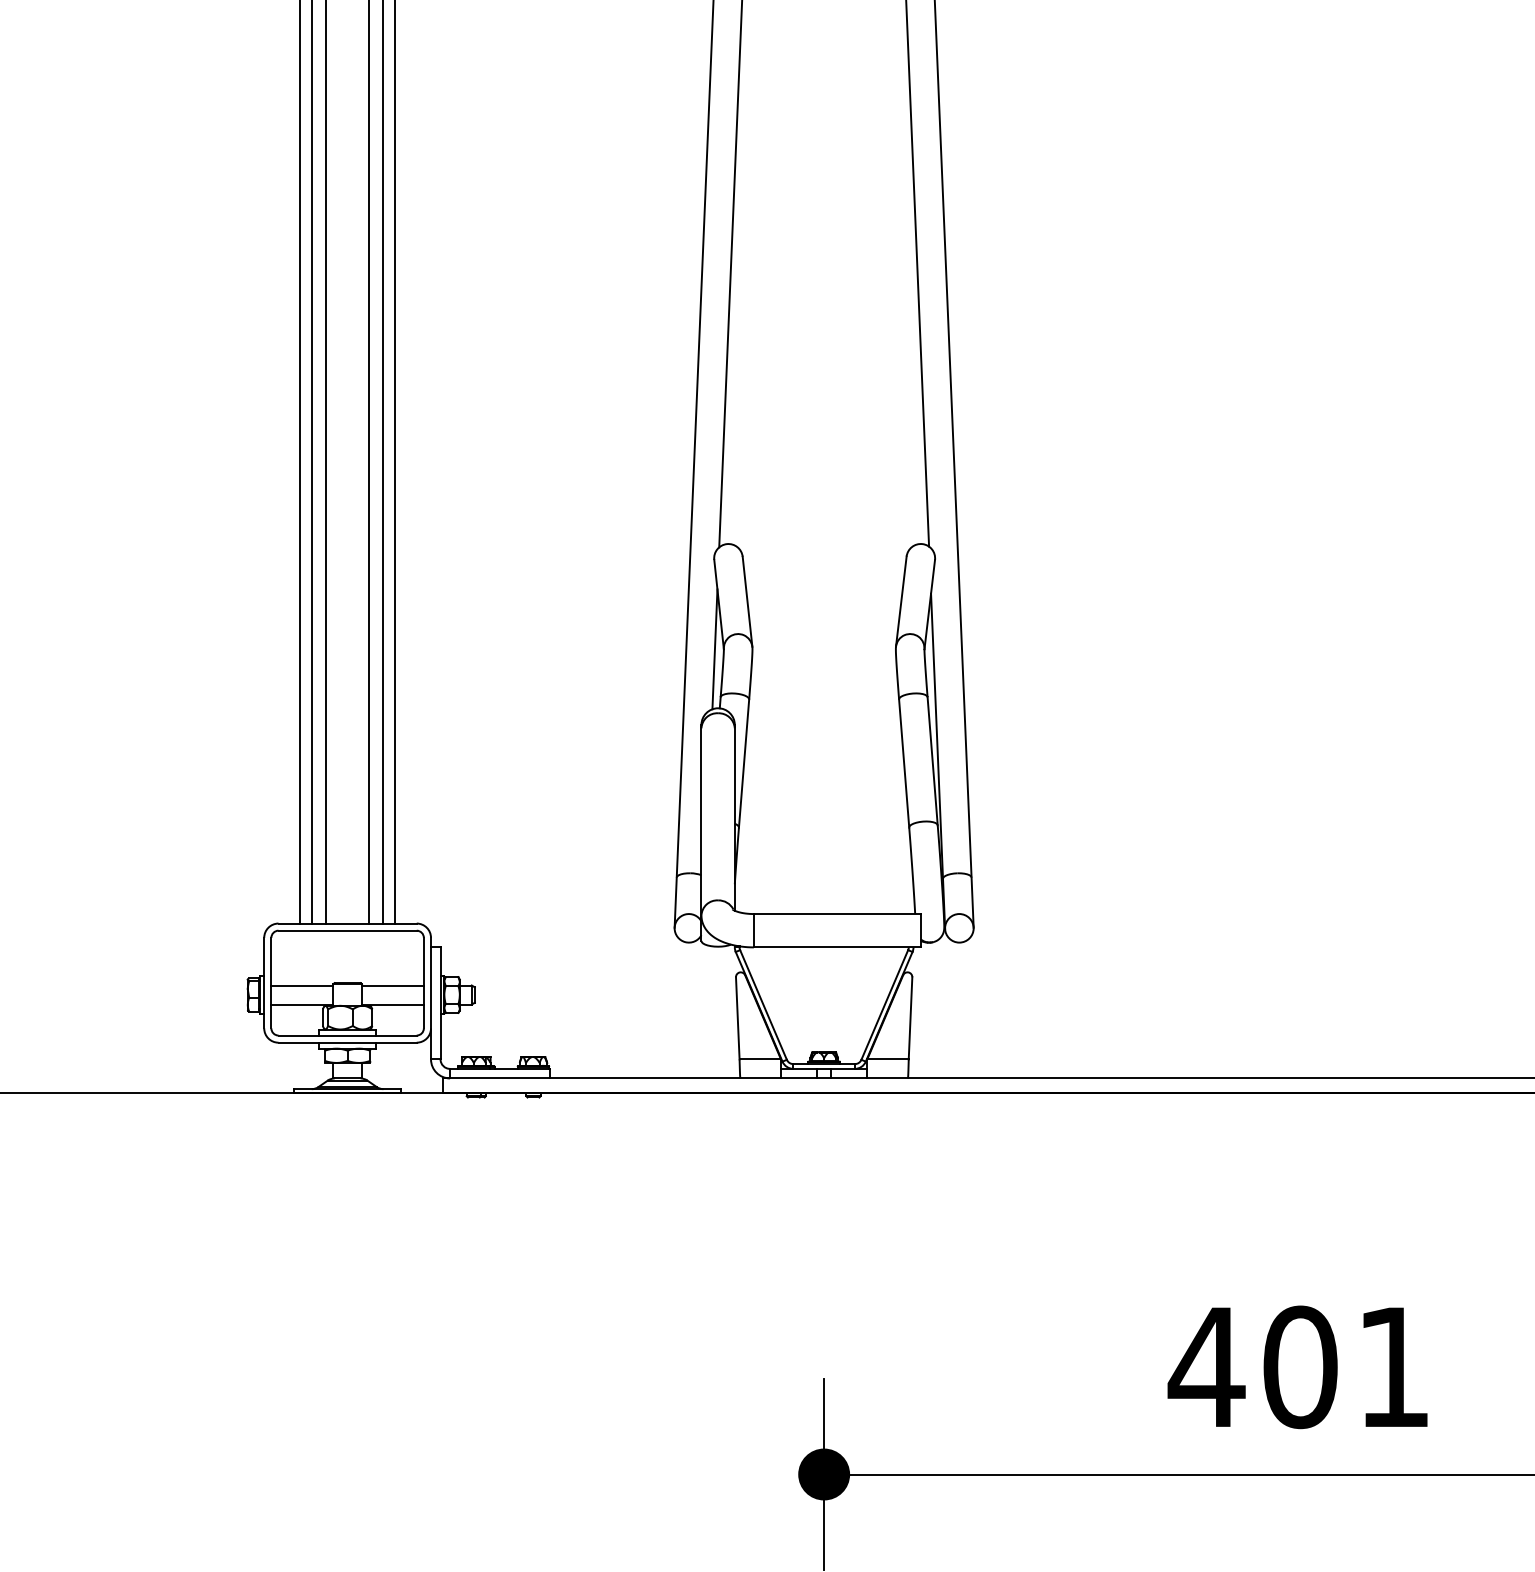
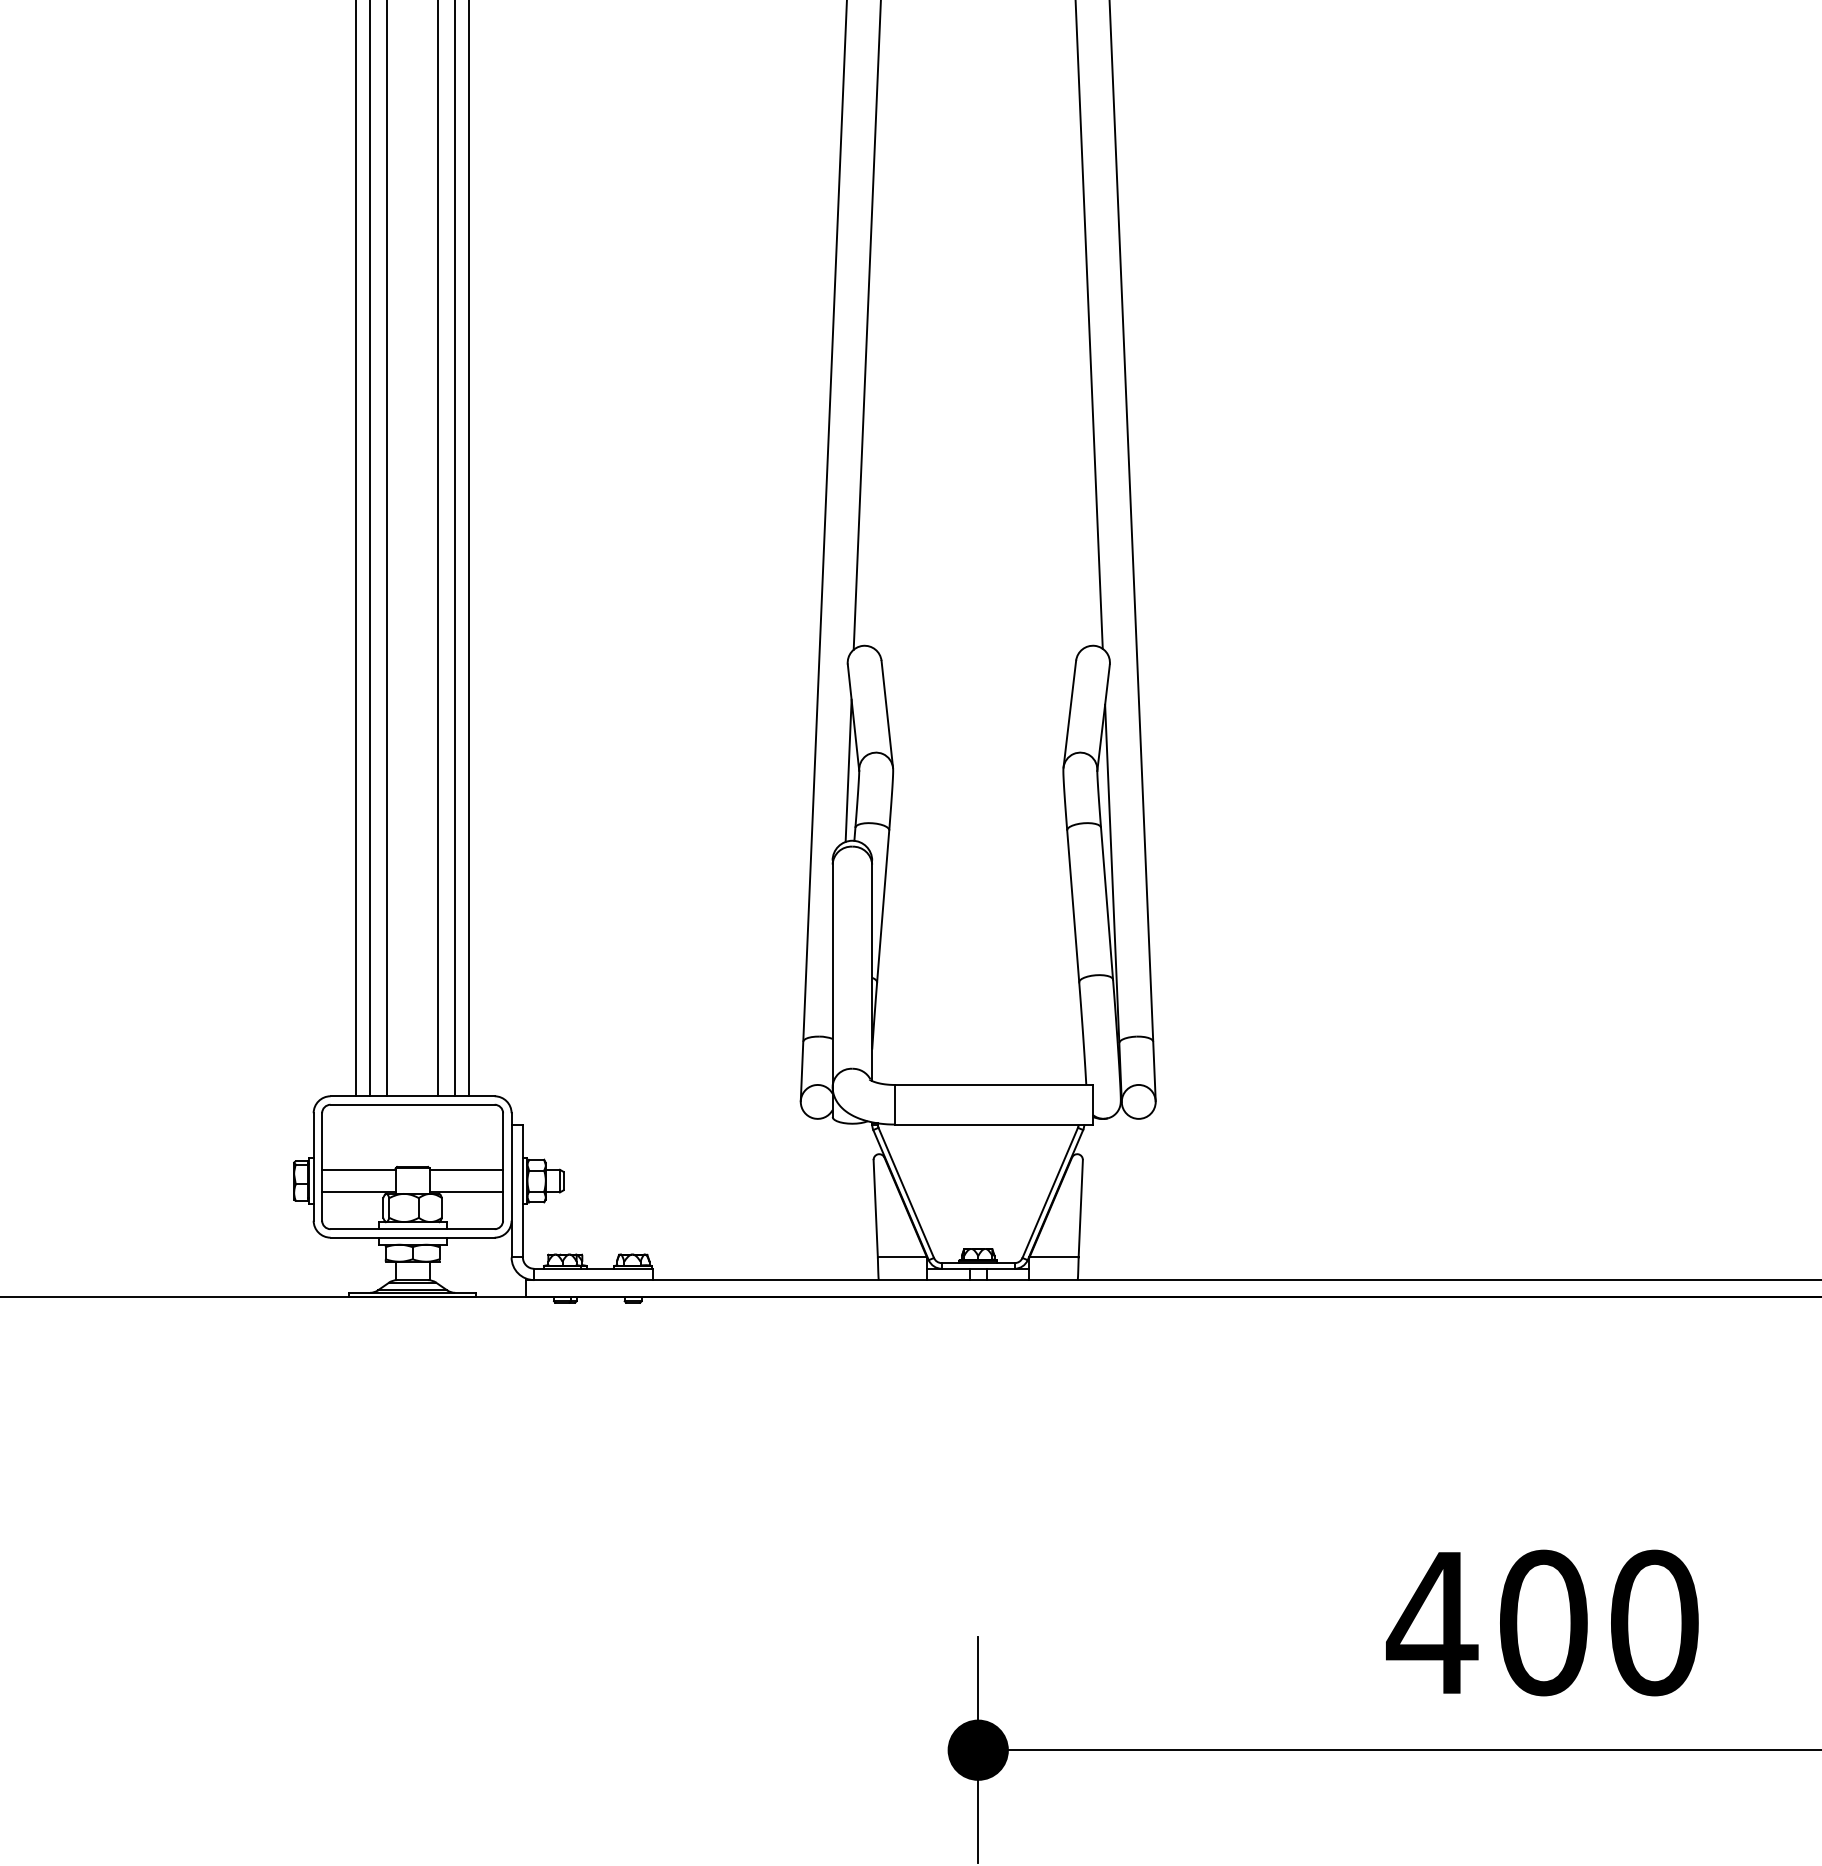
text: (1393, 1366) -> (1654, 1622), 401 -> 400

